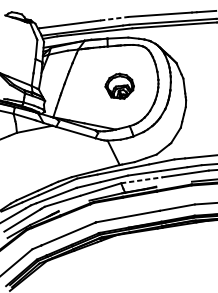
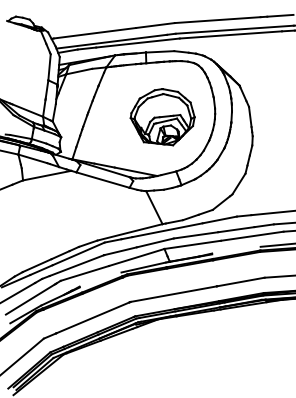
line: (114, 18) -> (155, 25), dashed -> solid
part: (119, 86) -> (162, 117), size x1.67
line: (141, 180) -> (192, 244), dashed -> solid

